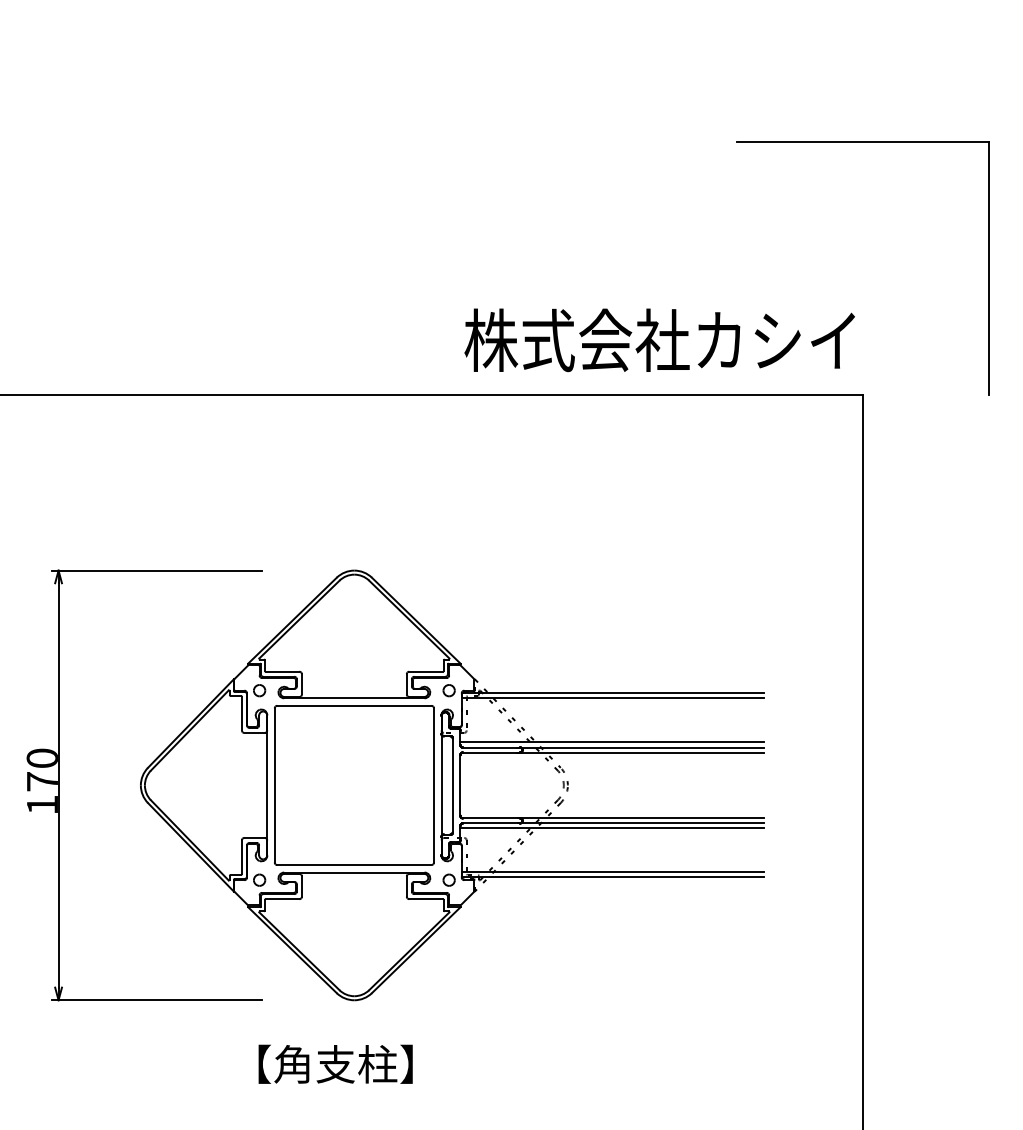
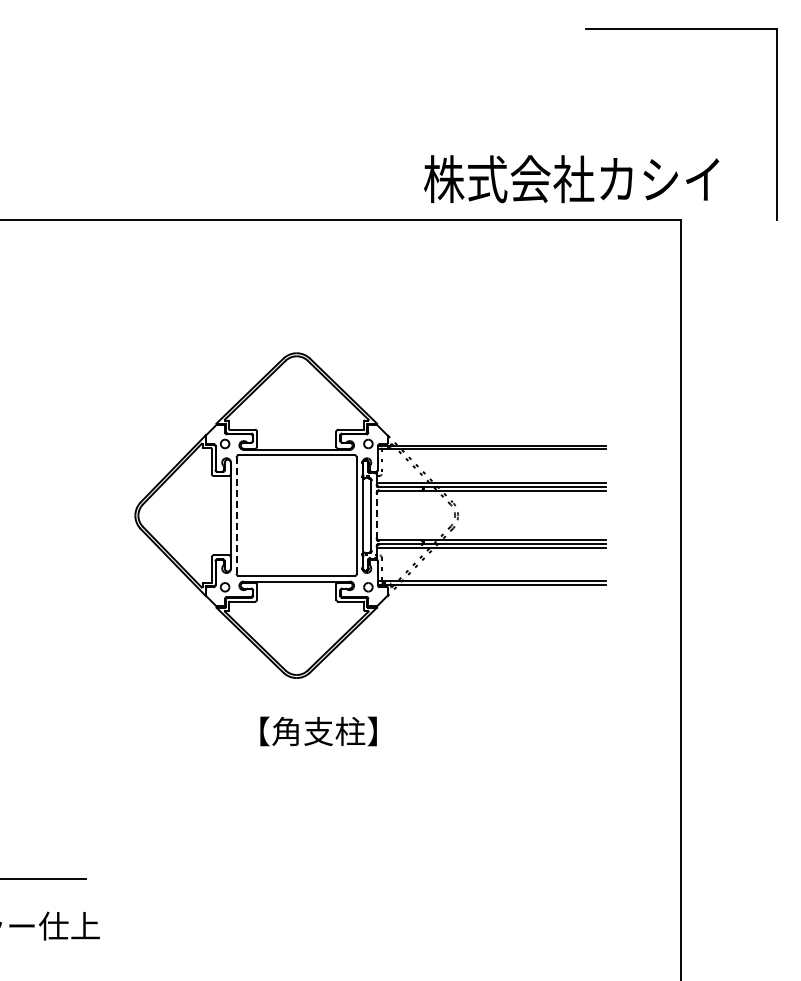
text: (659, 340) -> (571, 179), moved
part: (59, 785) -> (73, 515), removed
line: (274, 785) -> (236, 515), solid -> dashed
line: (459, 785) -> (376, 515), solid -> dashed
text: (335, 1064) -> (318, 731), moved

